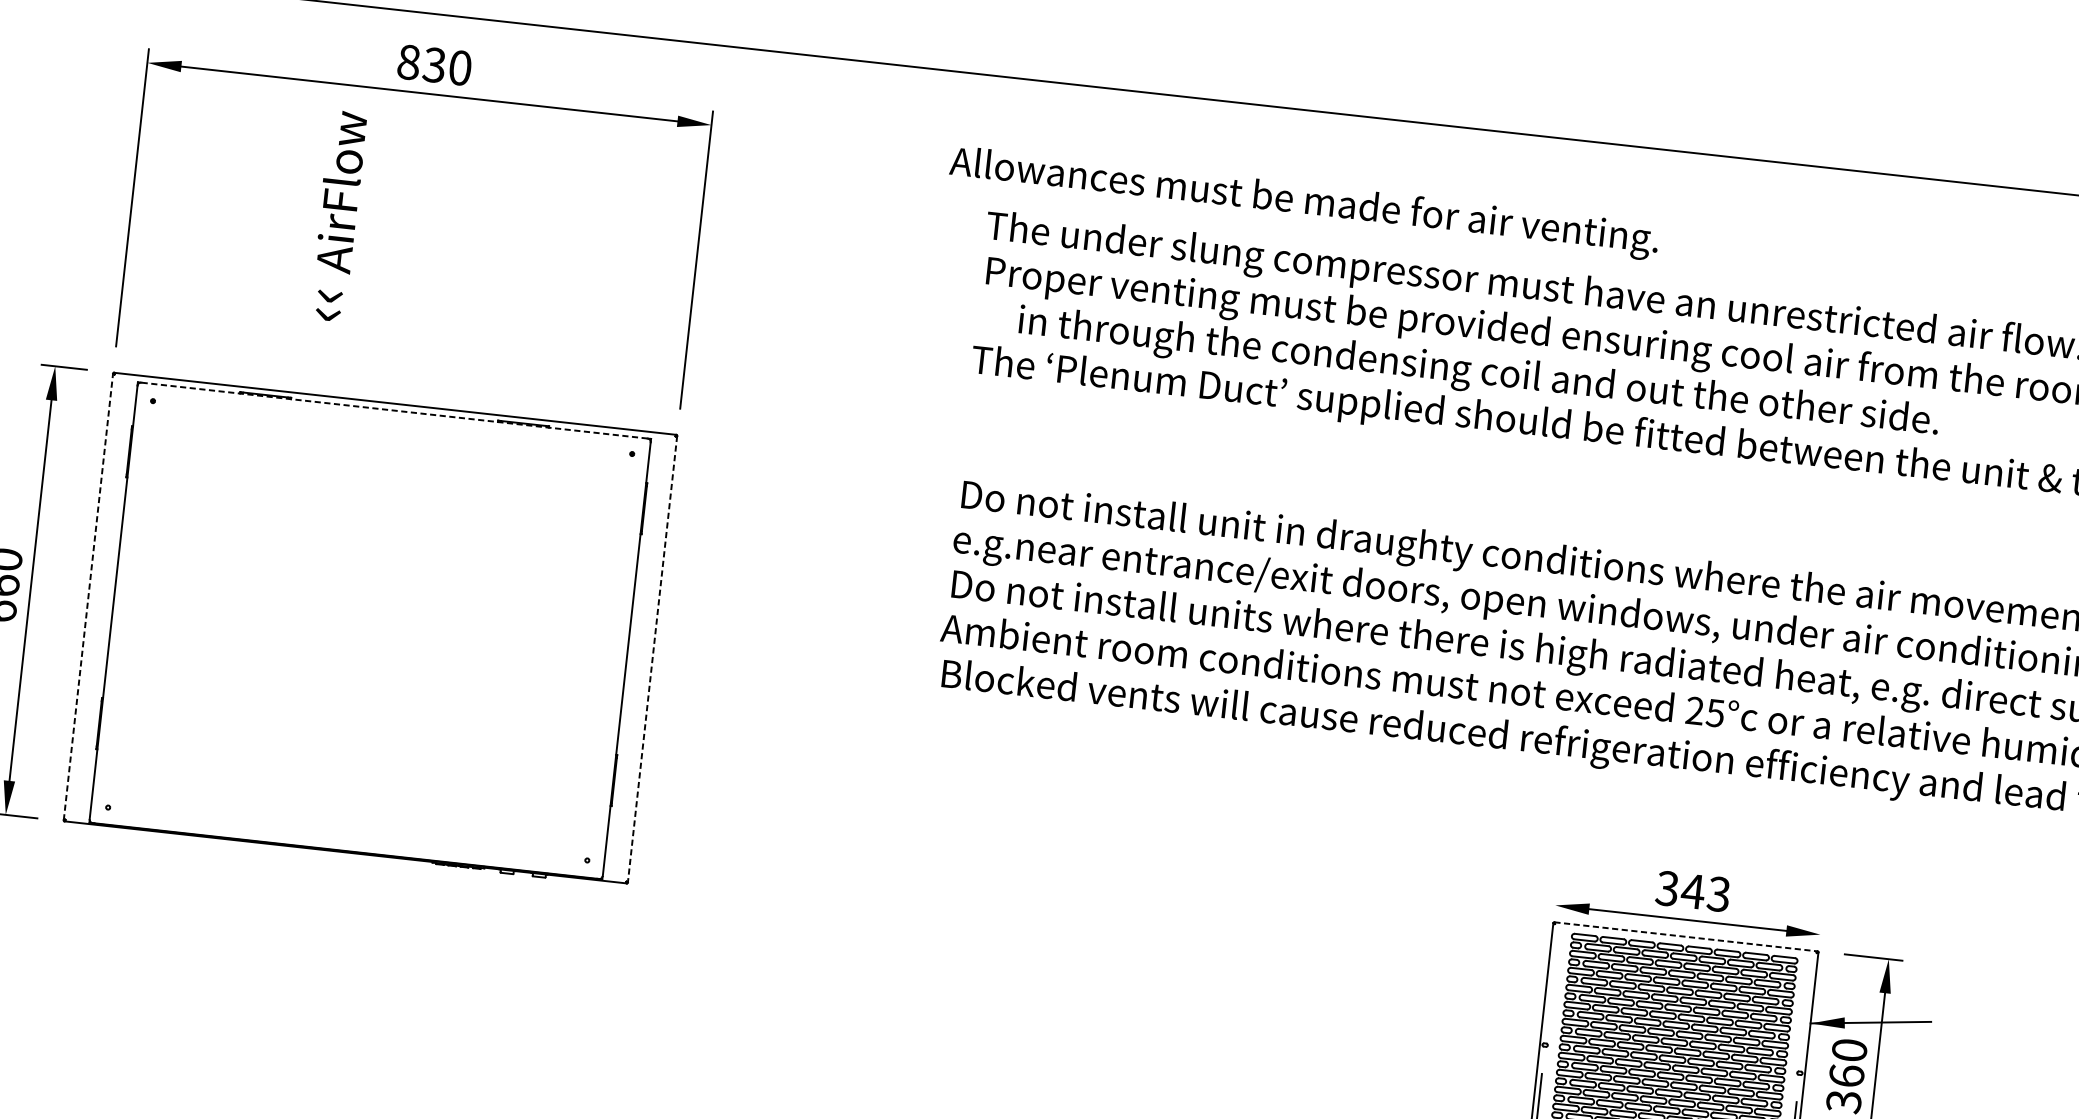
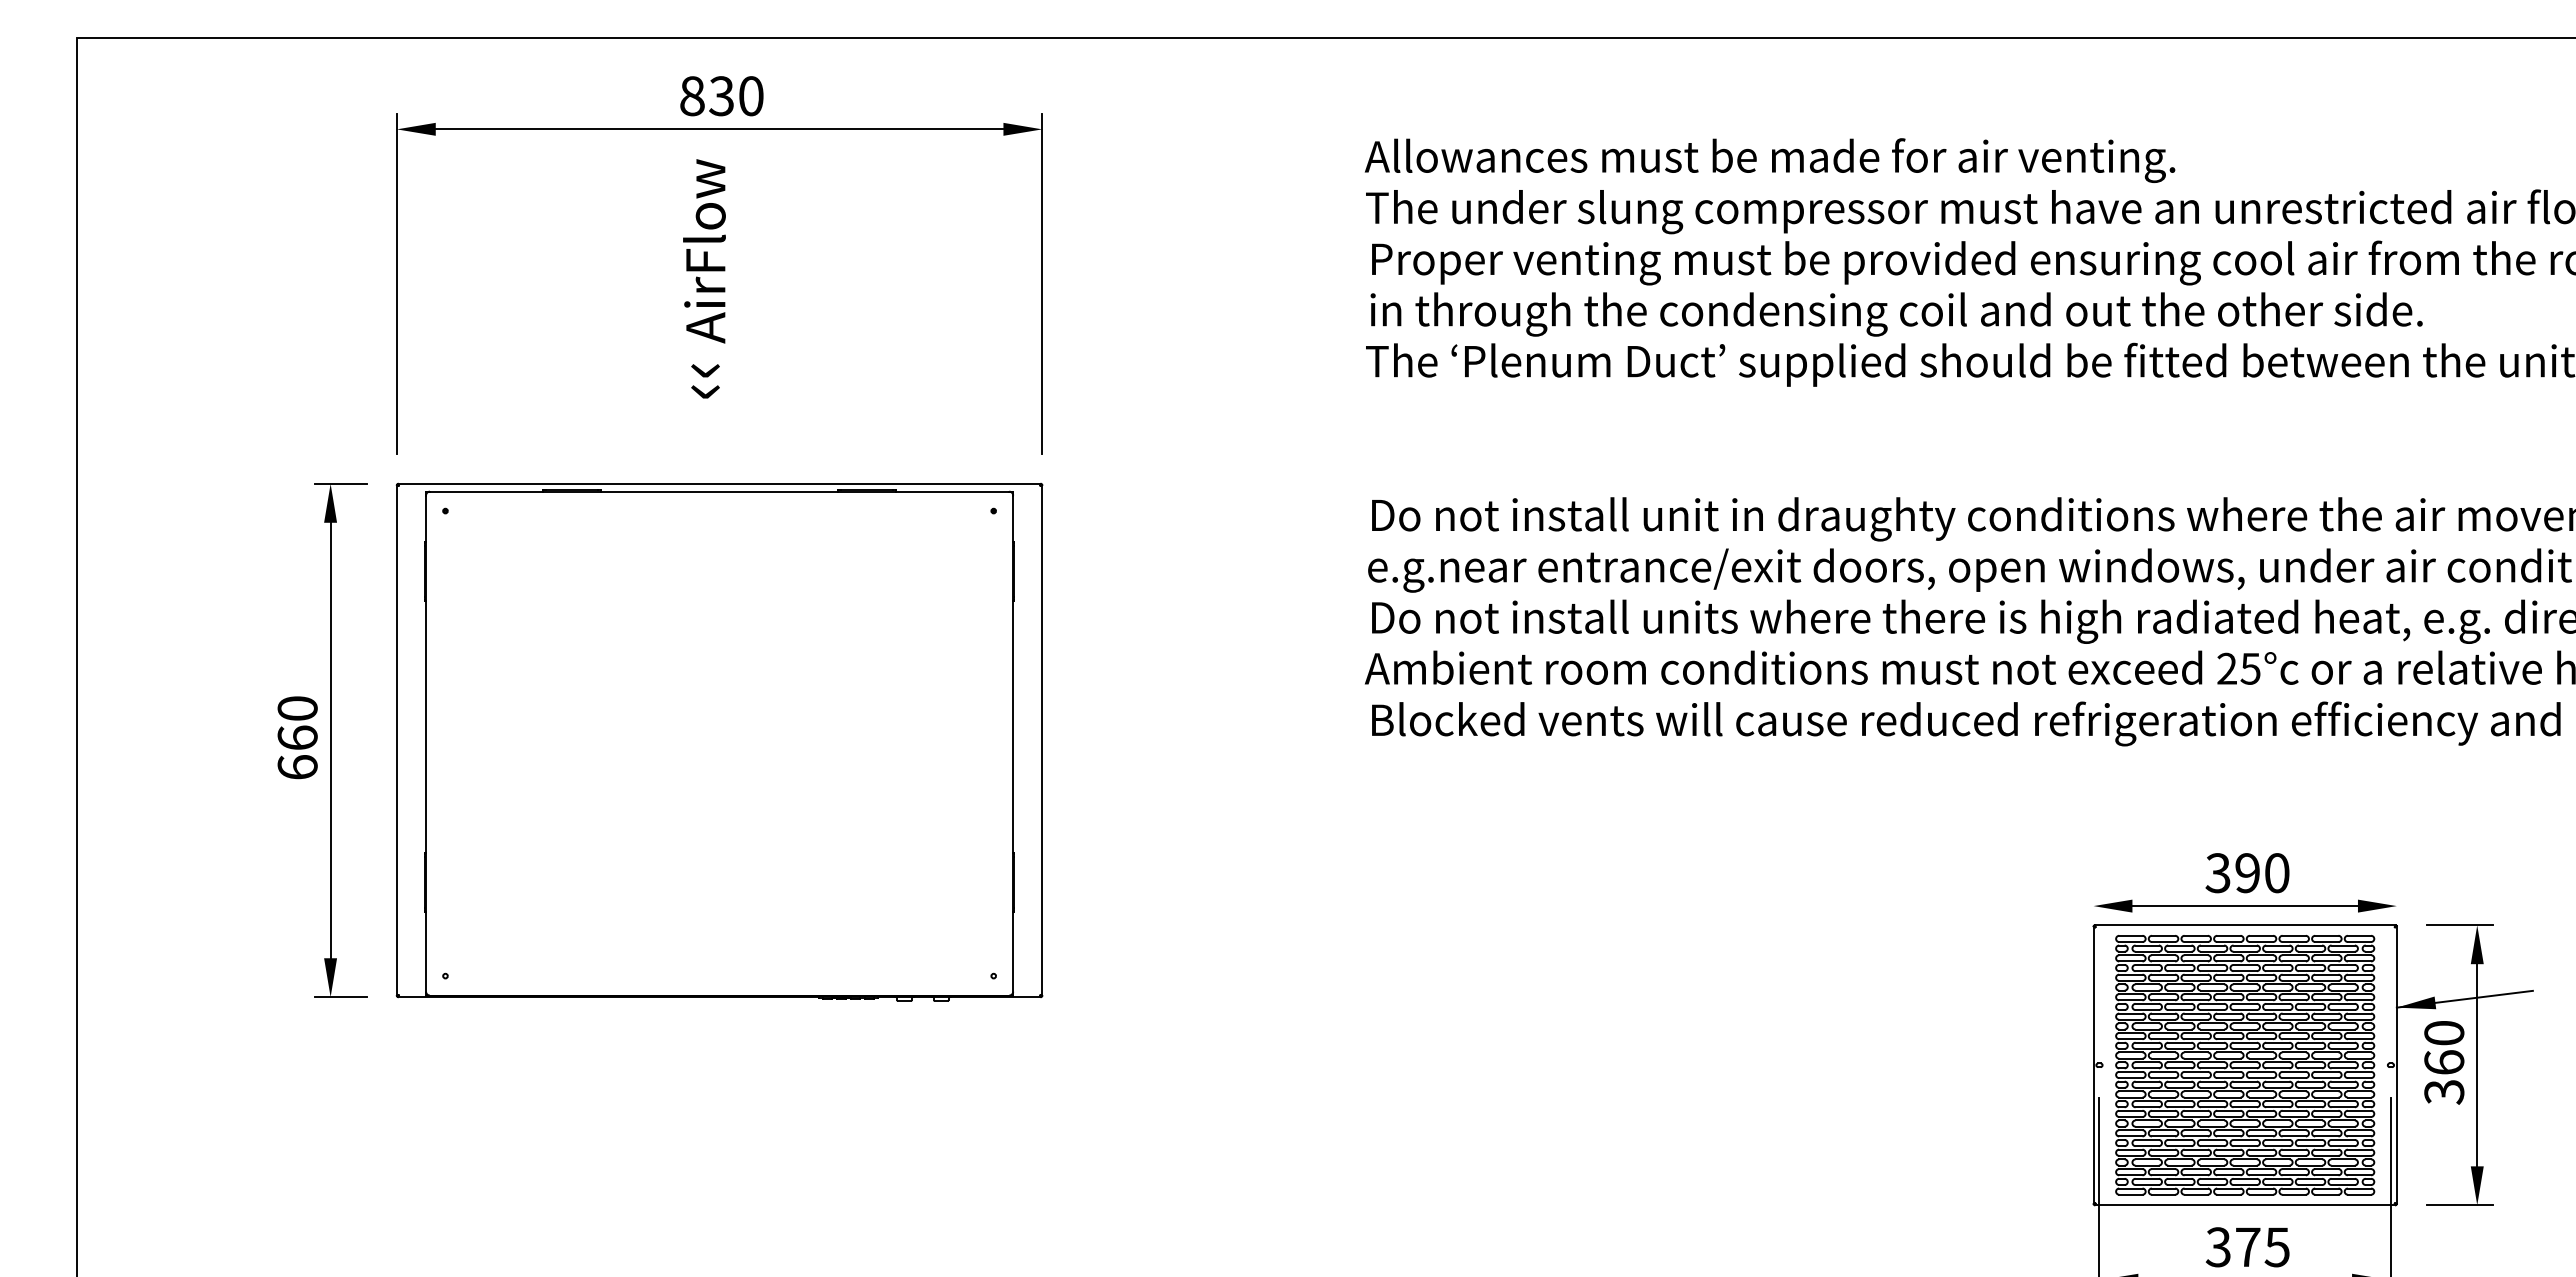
text: (1303, 203) -> (1769, 160), moved
text: (338, 215) -> (704, 278), moved
text: (1478, 373) -> (1896, 314), moved
line: (394, 410) -> (719, 491), dashed -> solid
line: (88, 596) -> (396, 740), dashed -> solid
line: (652, 659) -> (1042, 740), dashed -> solid
text: (1705, 893) -> (2261, 873), 343 -> 390
line: (1686, 937) -> (2245, 925), dashed -> solid

